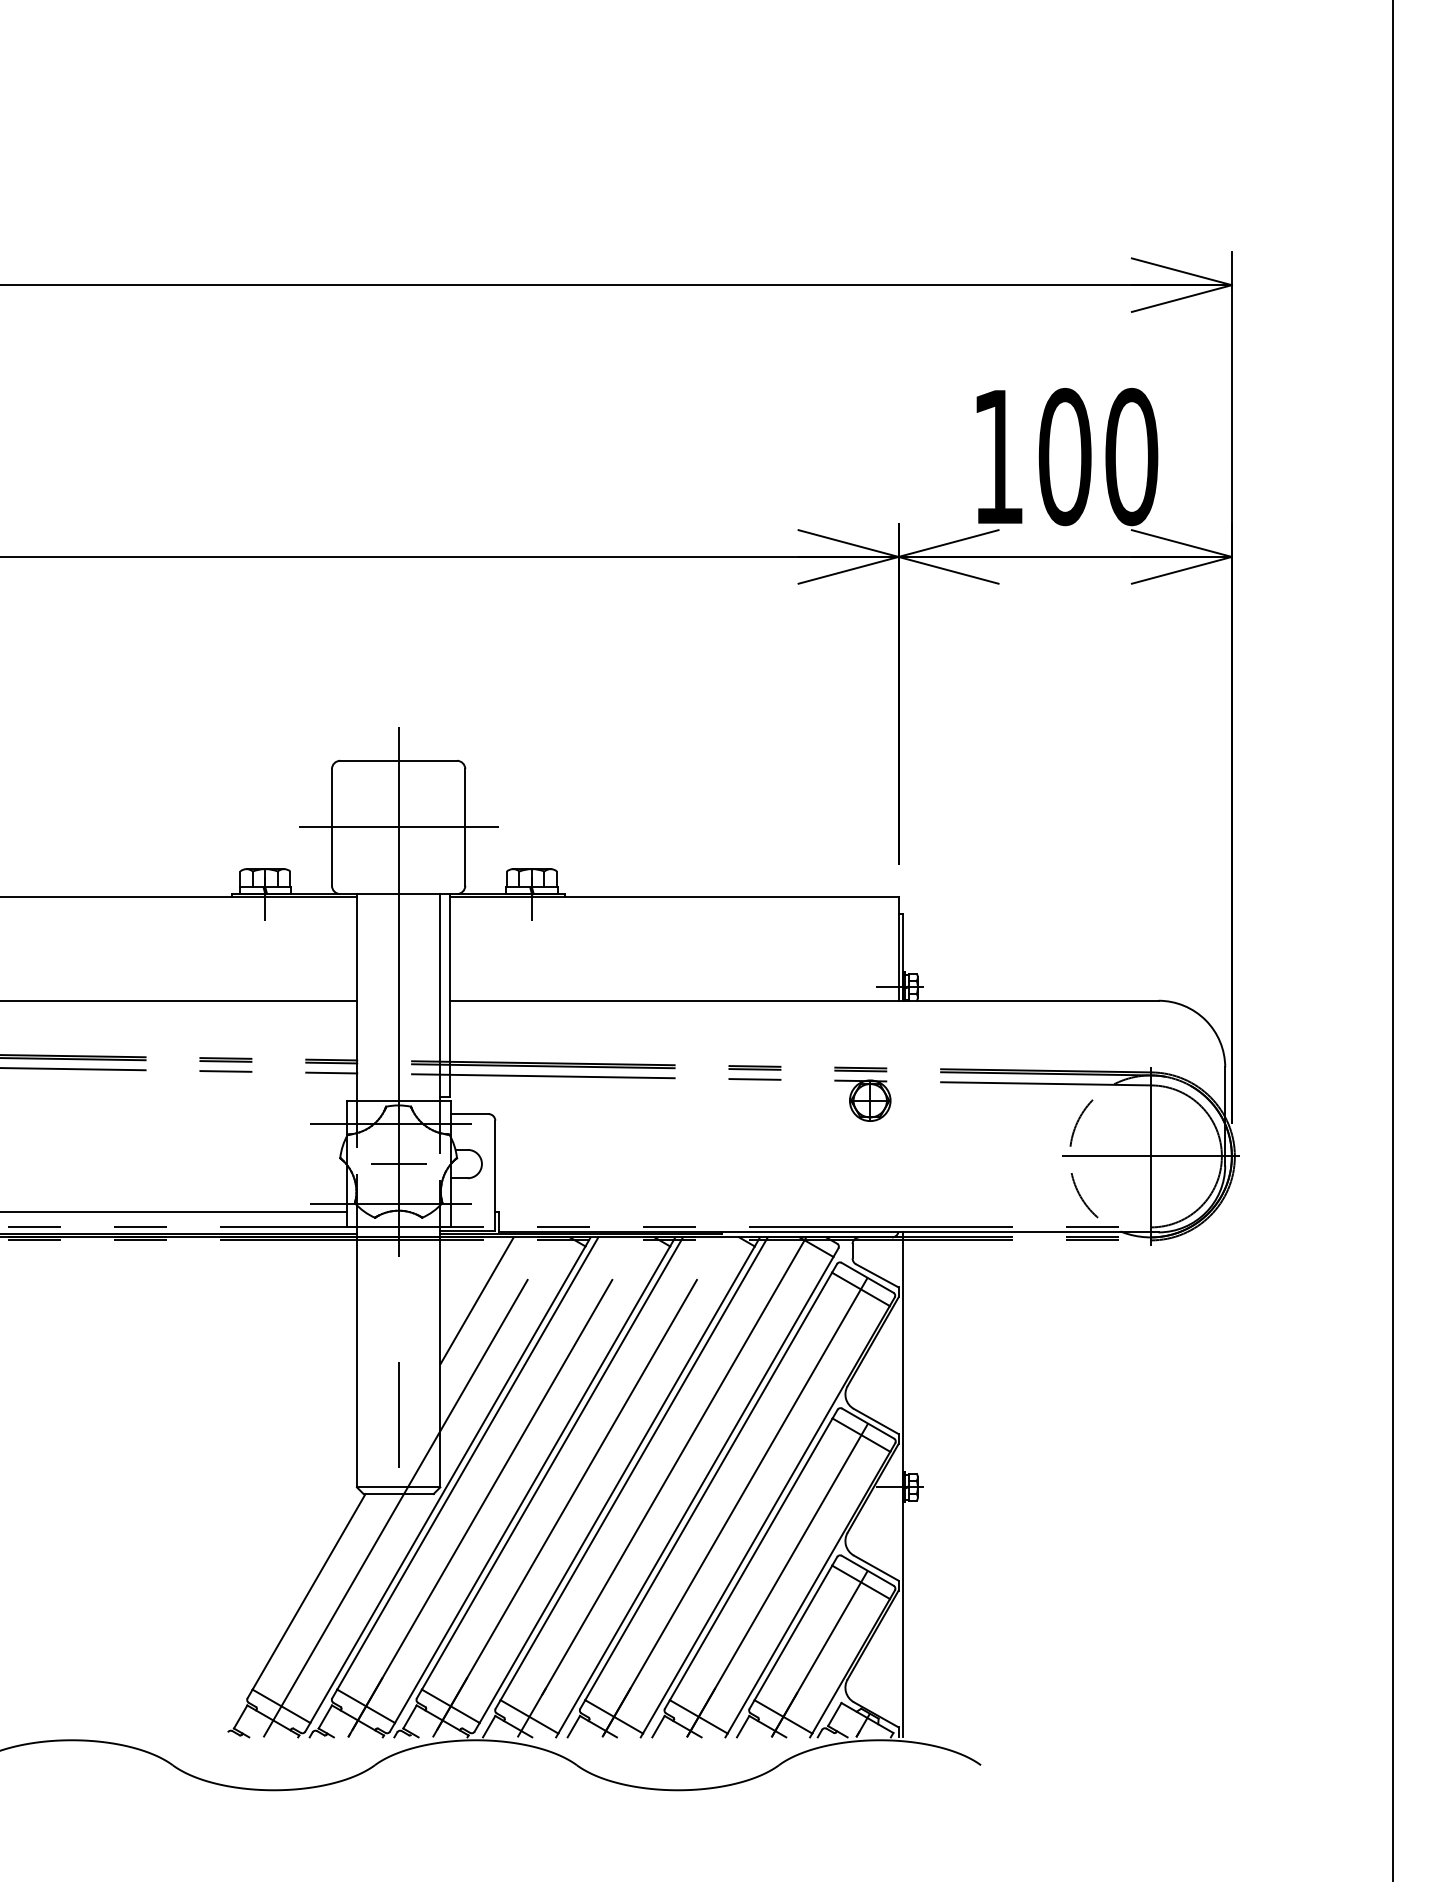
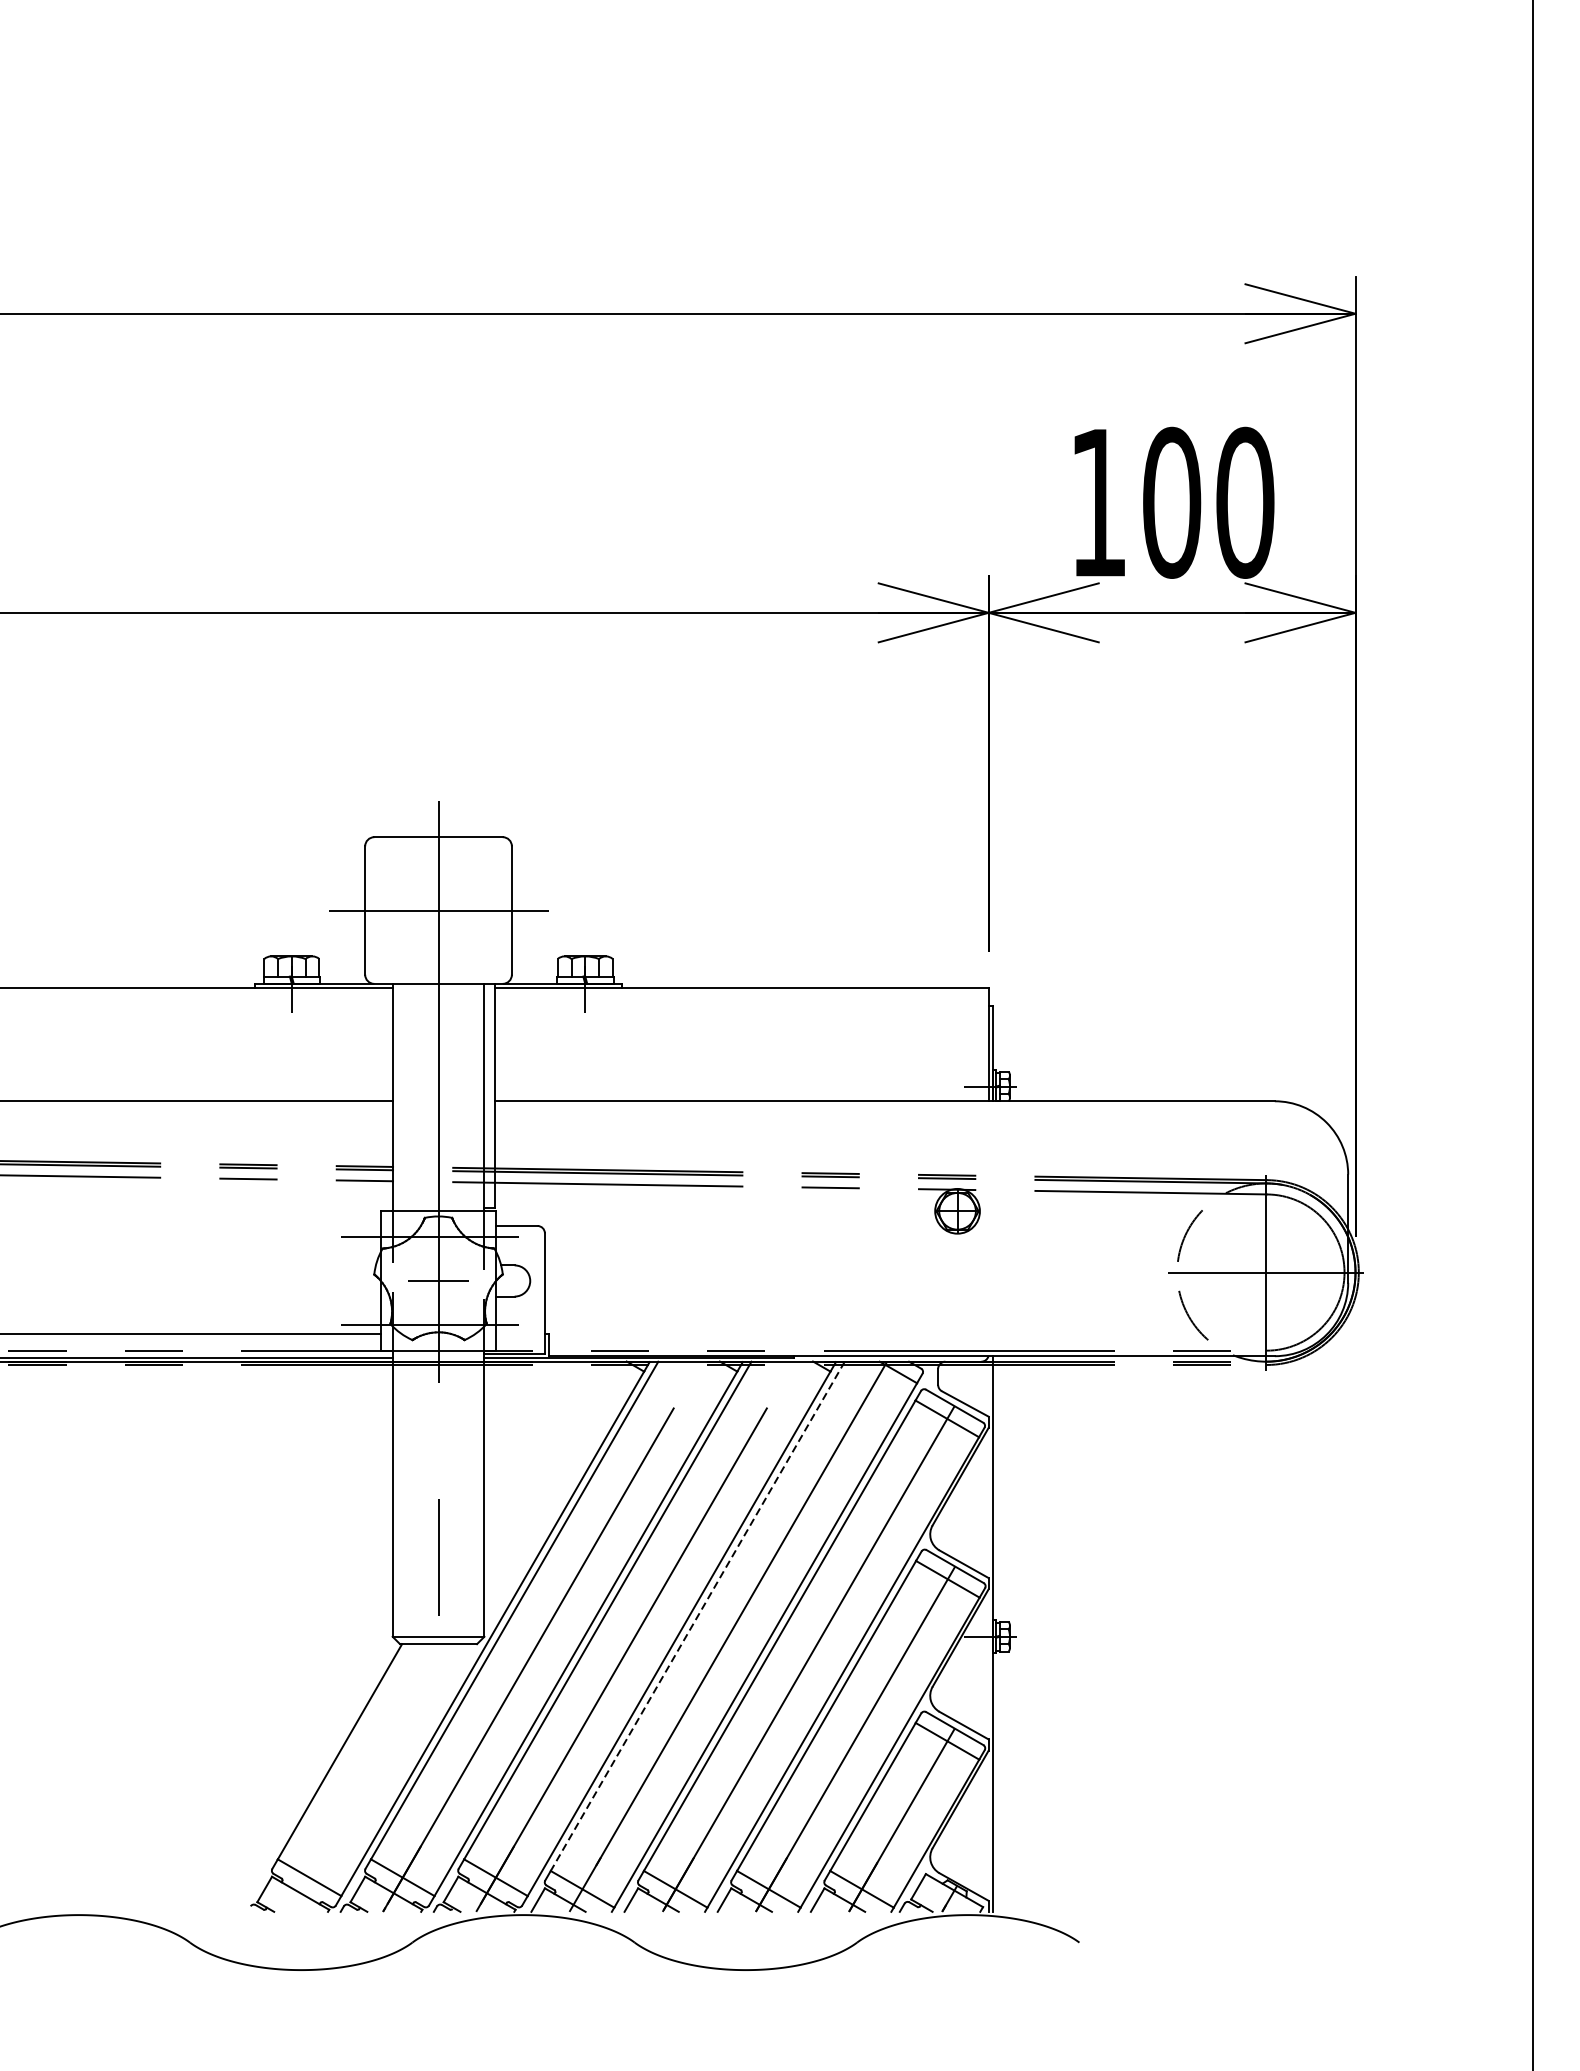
line: (476, 1300) -> (524, 1431), removed
line: (633, 1469) -> (697, 1617), solid -> dashed
line: (407, 1487) -> (448, 1636), removed

